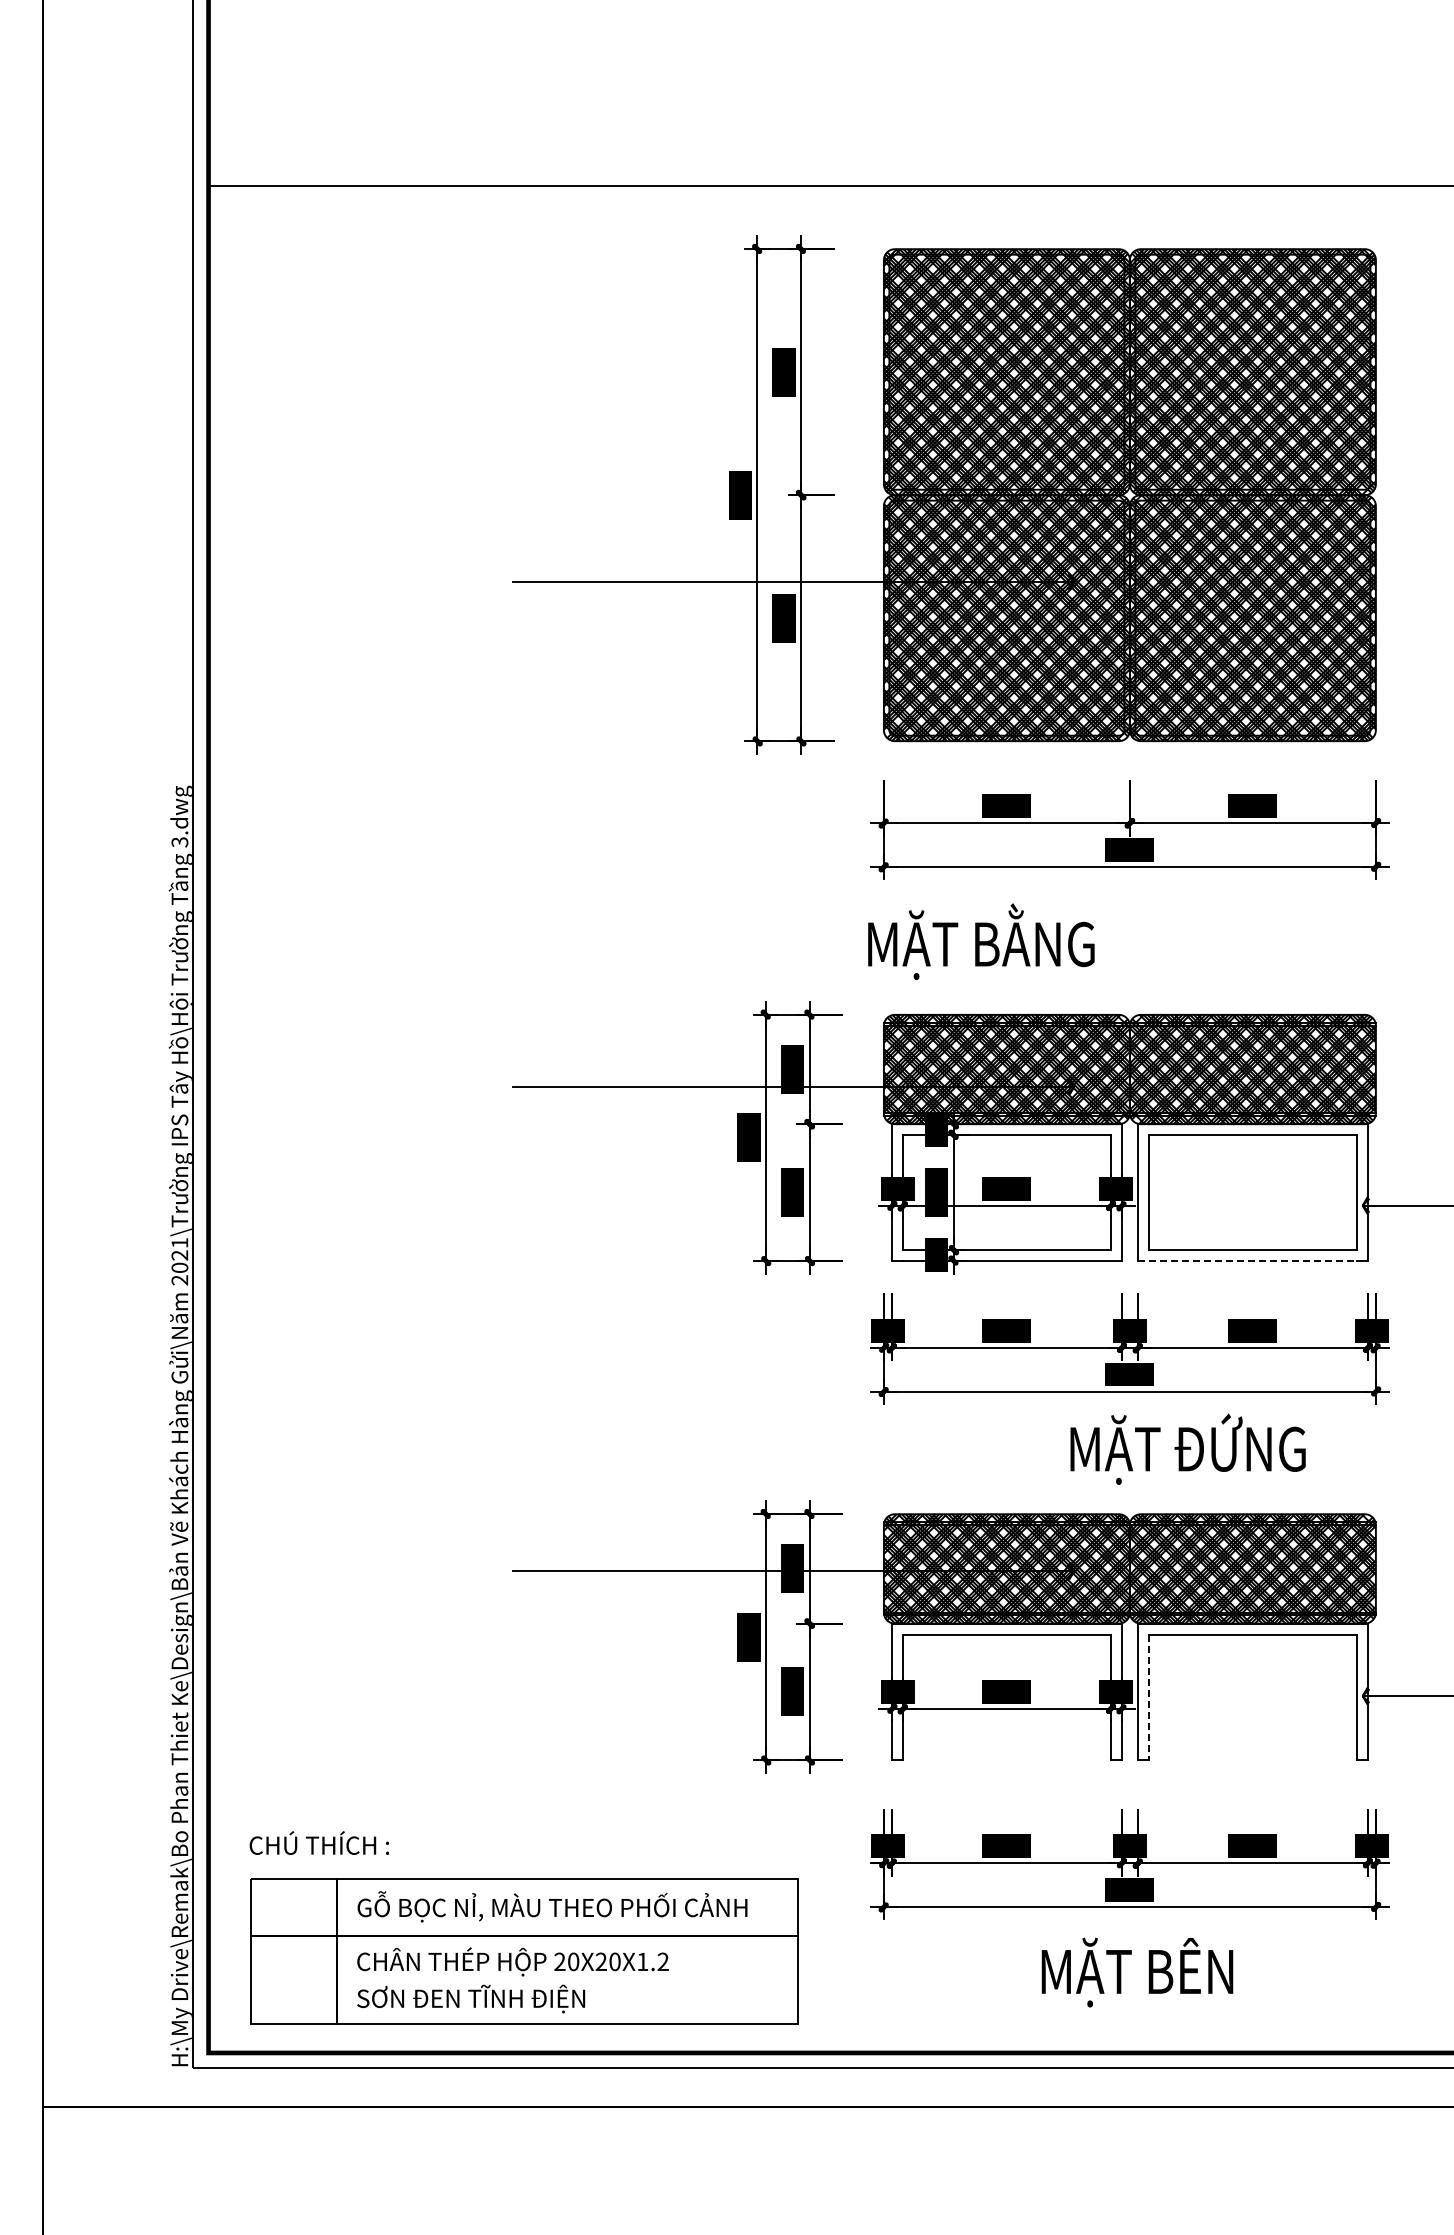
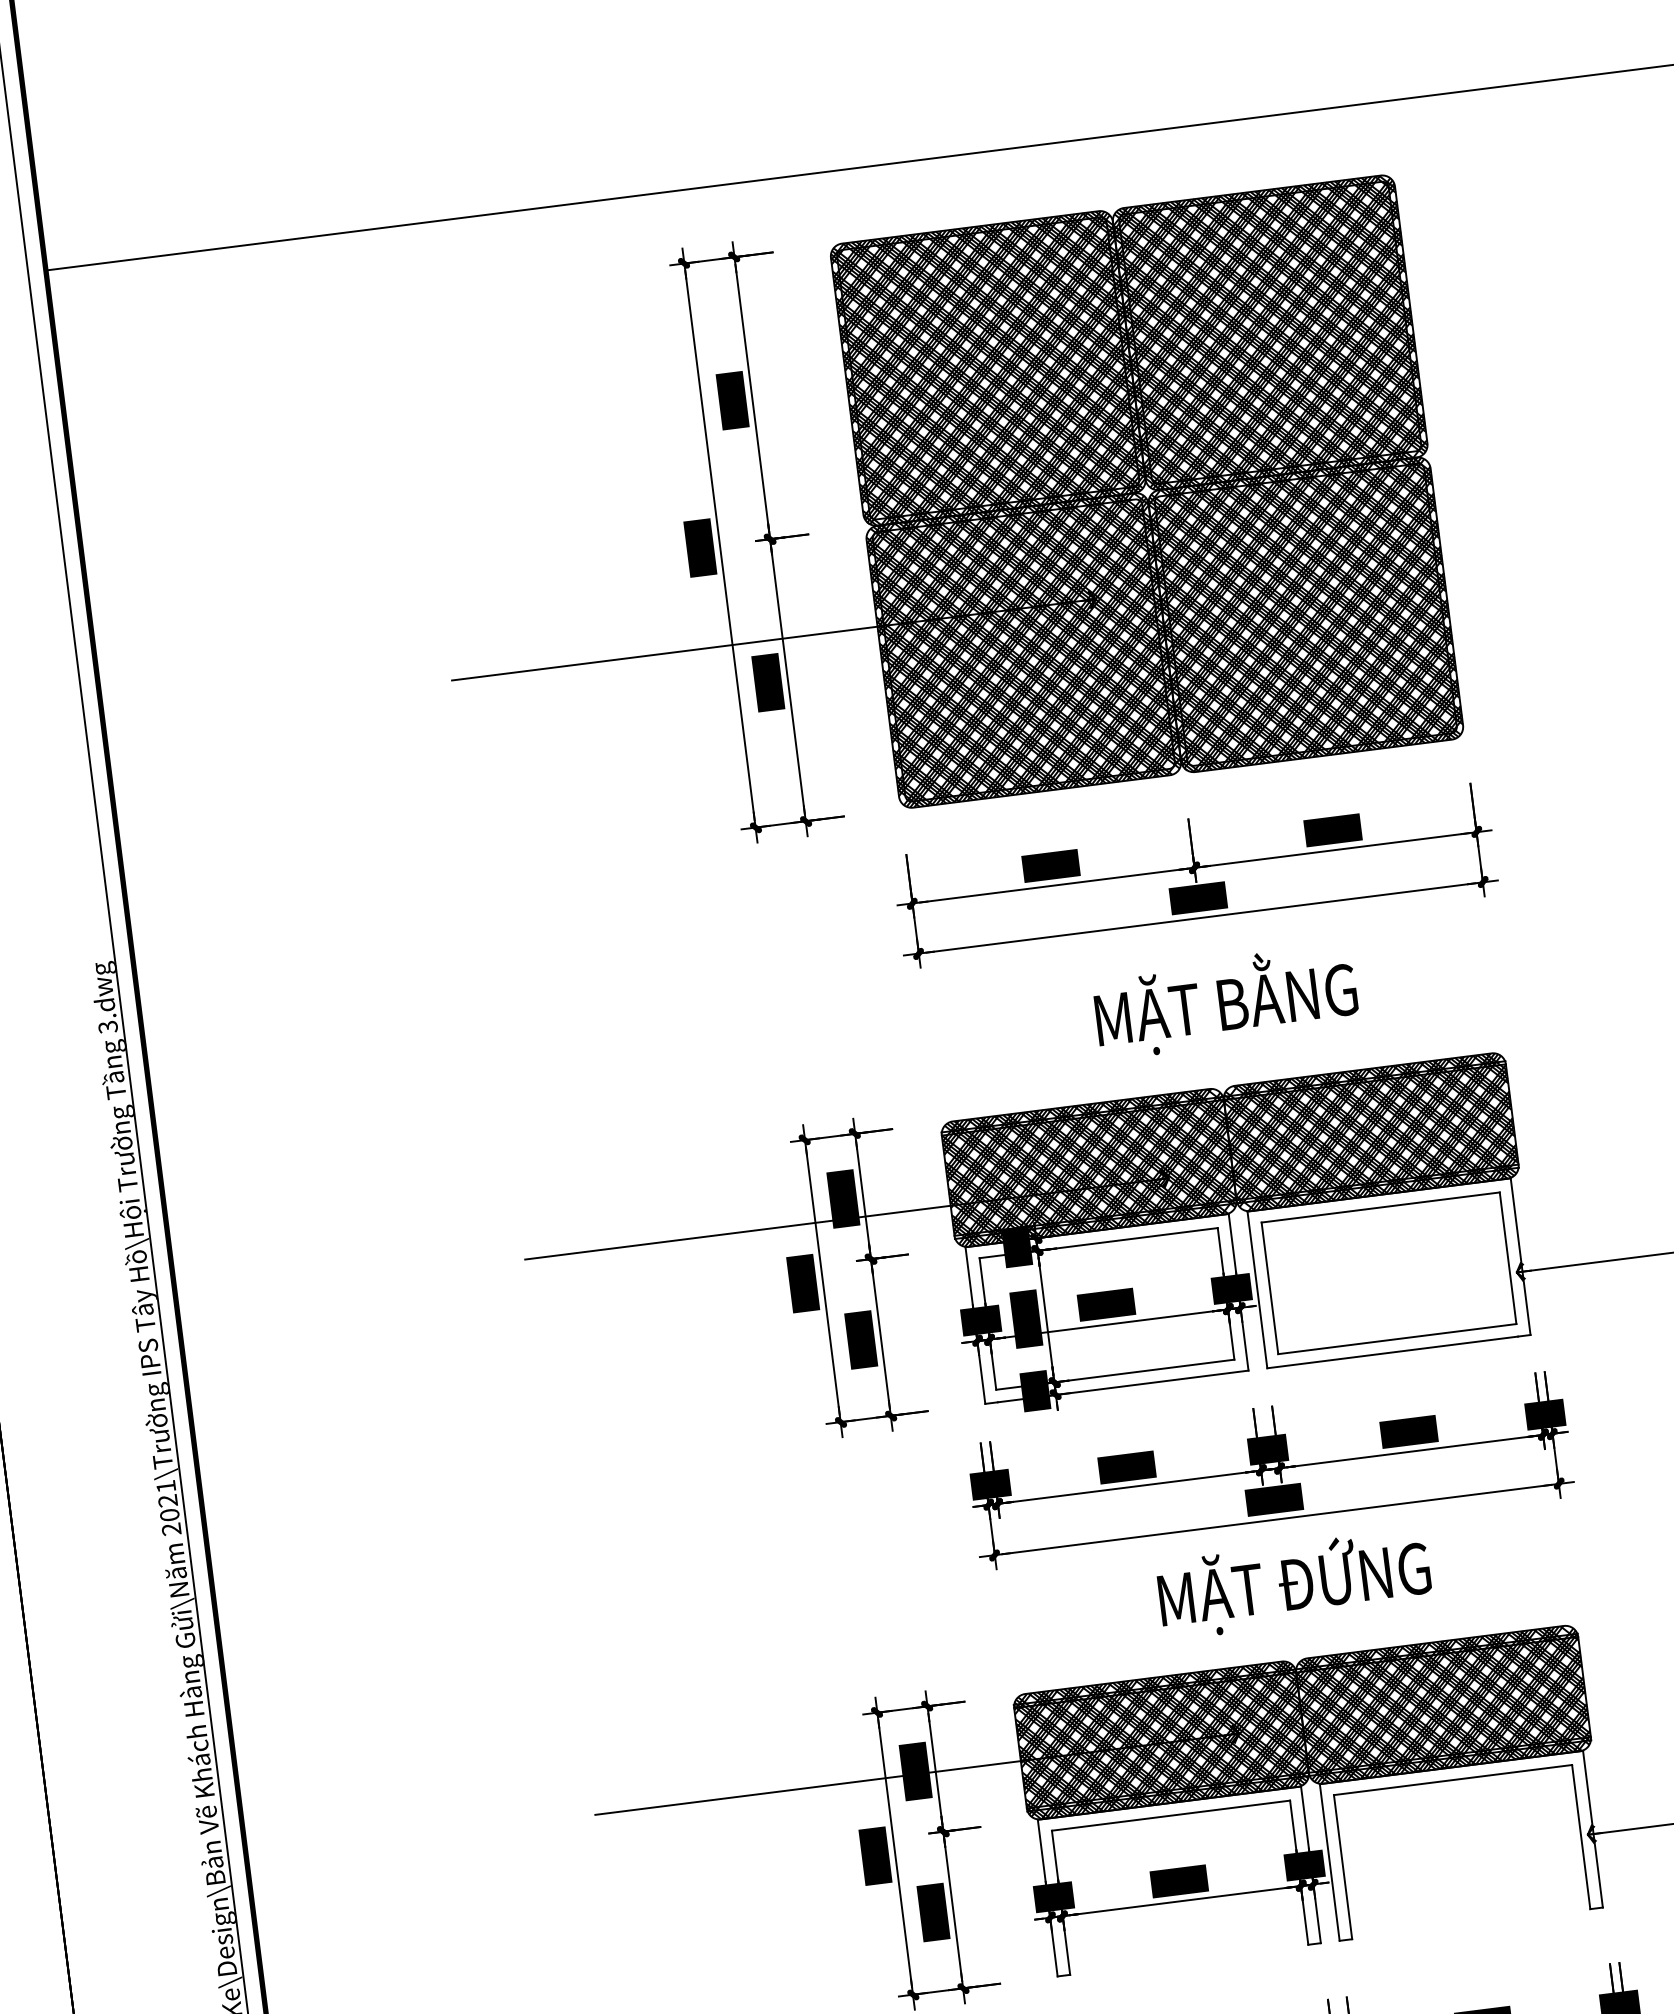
text: (981, 941) -> (1226, 1001), moved
line: (1247, 1260) -> (1392, 1352), dashed -> solid
text: (1187, 1448) -> (1293, 1583), moved
line: (1149, 1697) -> (1343, 1867), dashed -> solid

